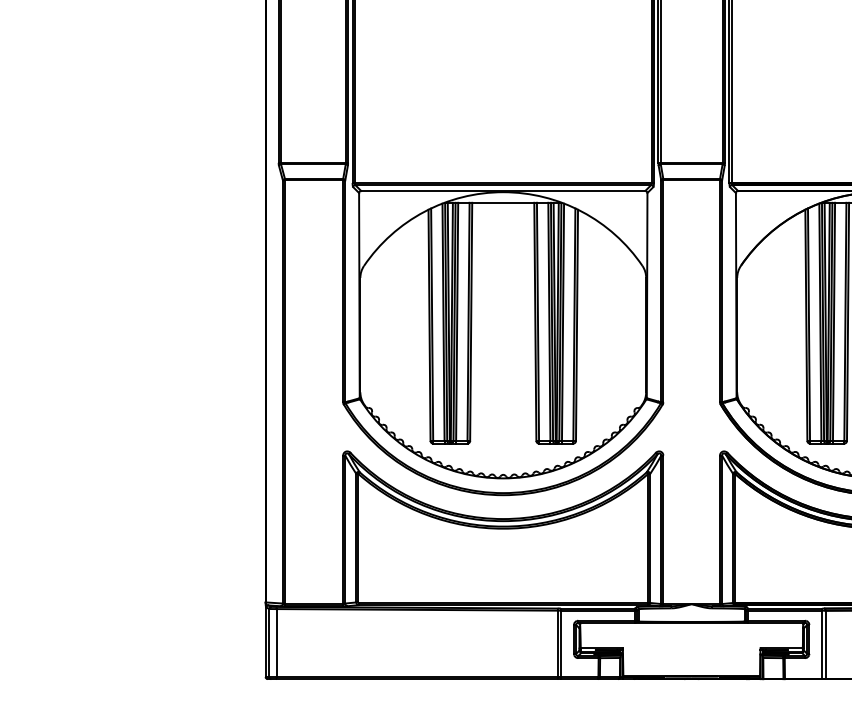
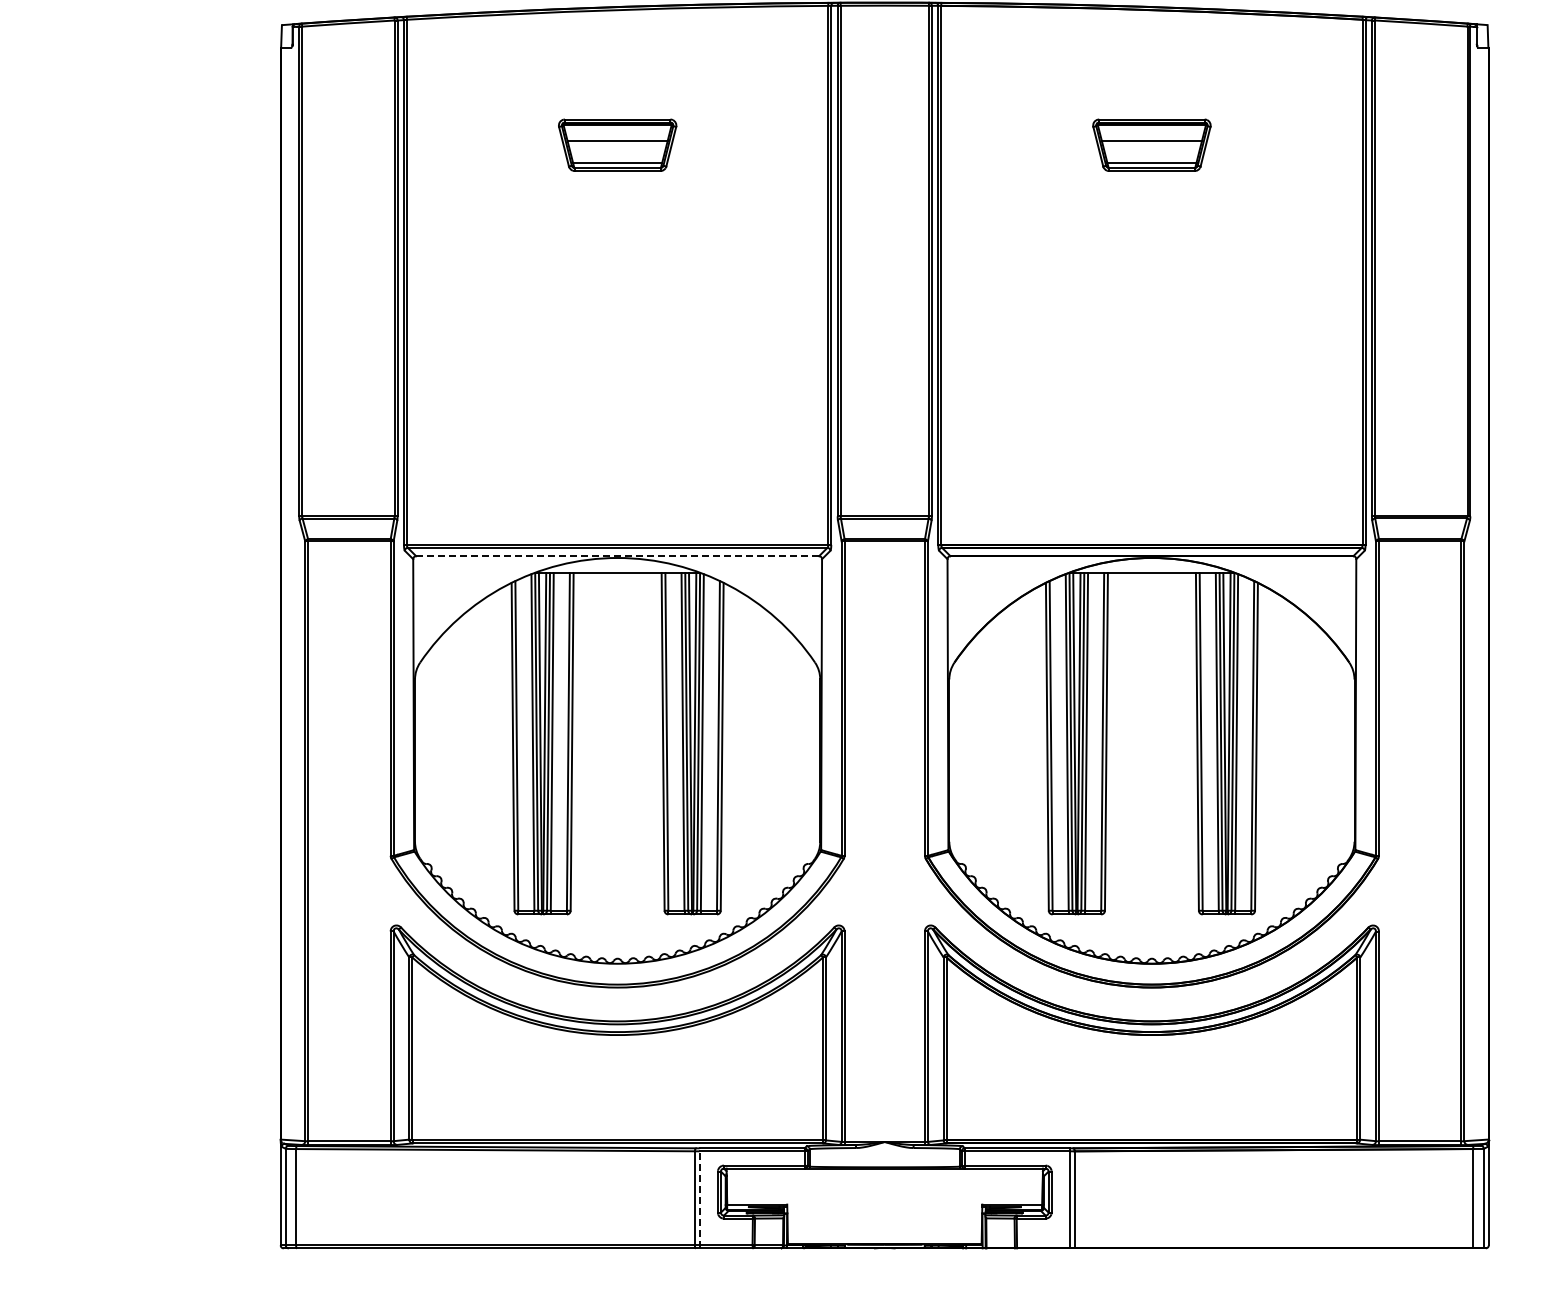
line: (503, 191) -> (617, 556), solid -> dashed
line: (561, 643) -> (699, 1197), solid -> dashed

